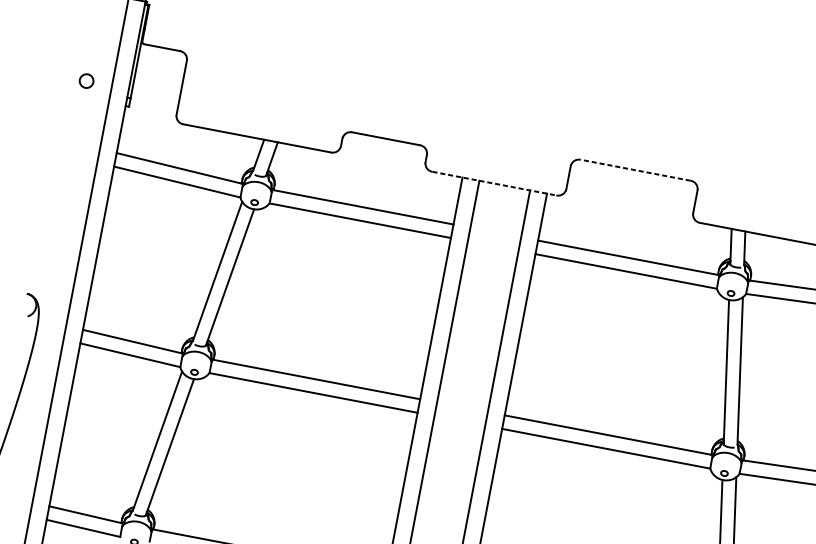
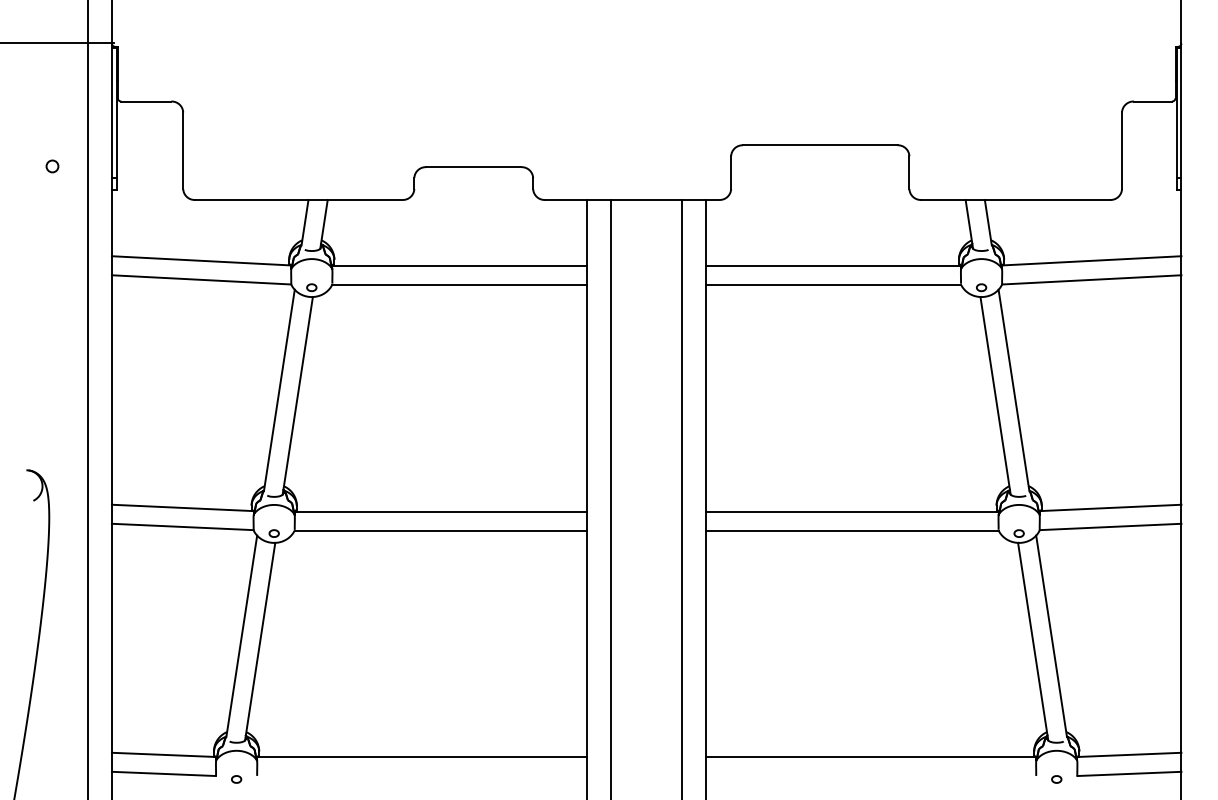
circle: (86, 81) -> (52, 166), size x0.62
line: (635, 170) -> (819, 145), dashed -> solid
line: (494, 183) -> (632, 199), dashed -> solid

